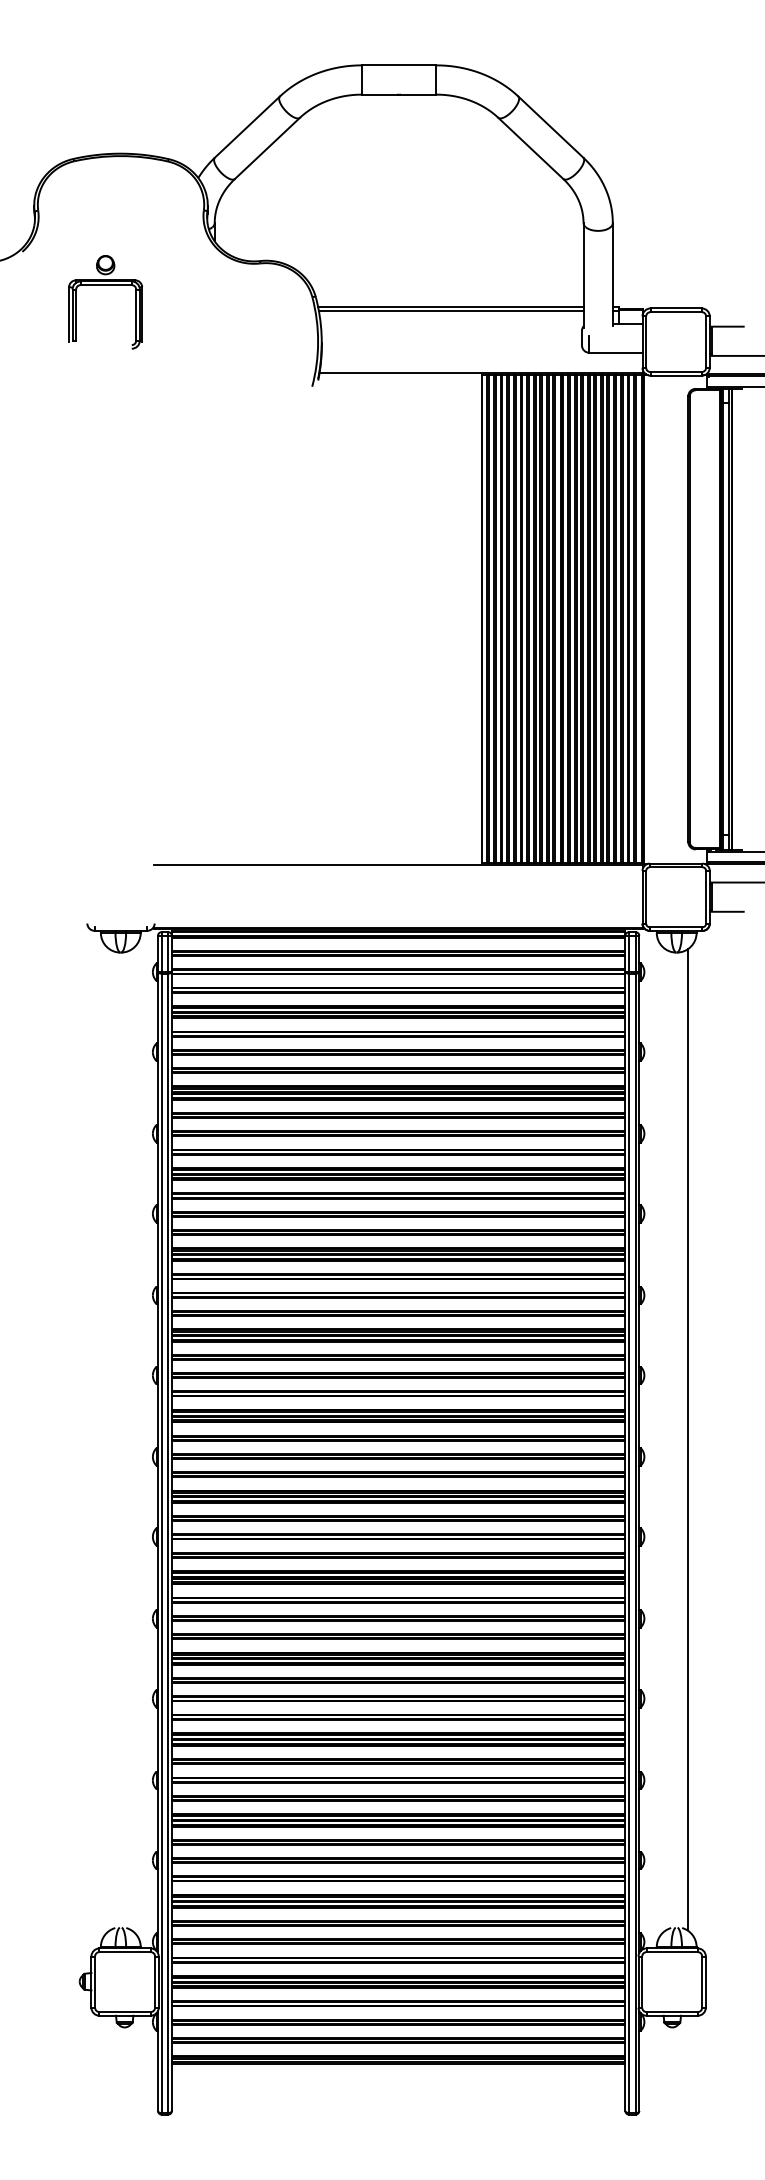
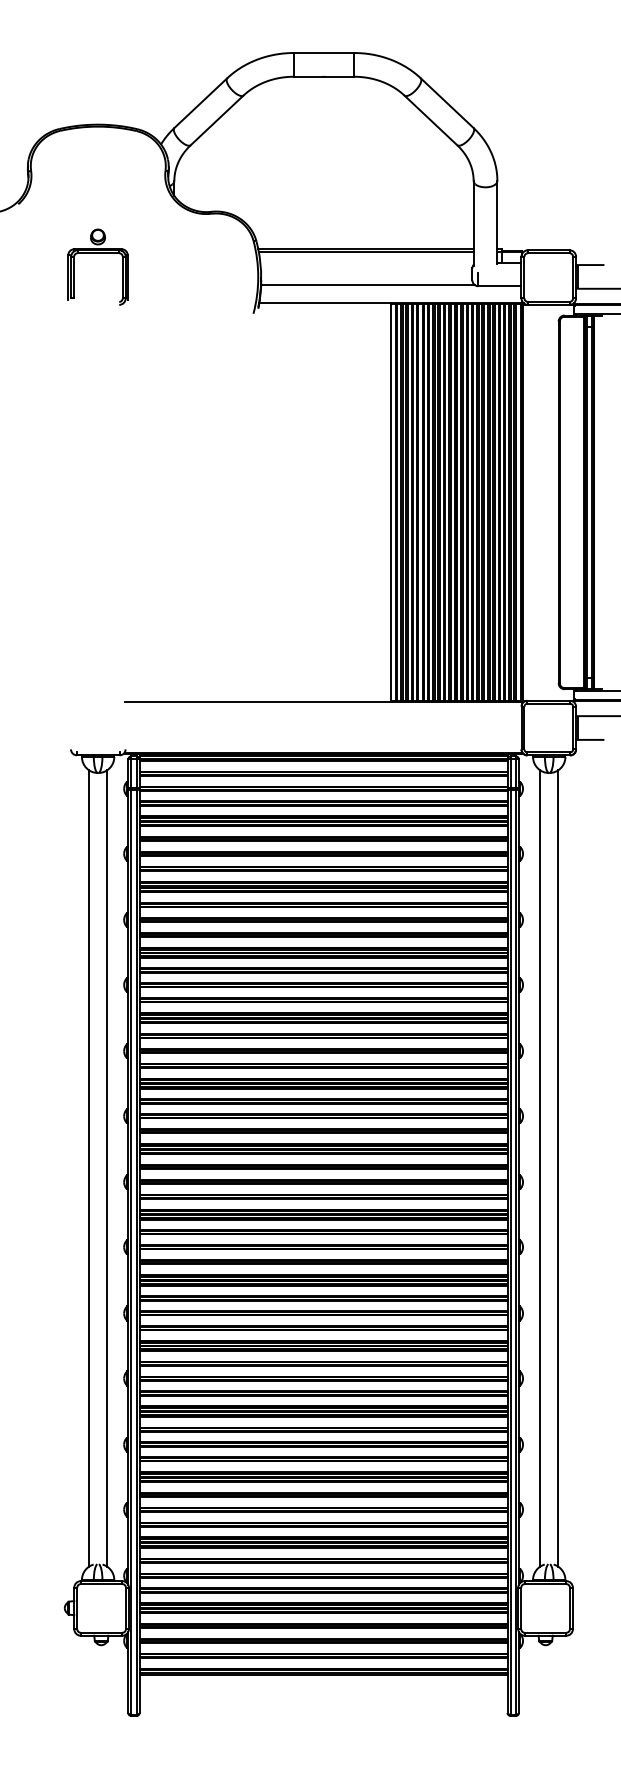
part: (105, 285) -> (97, 253), moved
line: (452, 351) -> (367, 285), added
line: (109, 1439) -> (88, 1168), added
line: (131, 1439) -> (106, 1168), added
line: (665, 1439) -> (540, 1168), added

